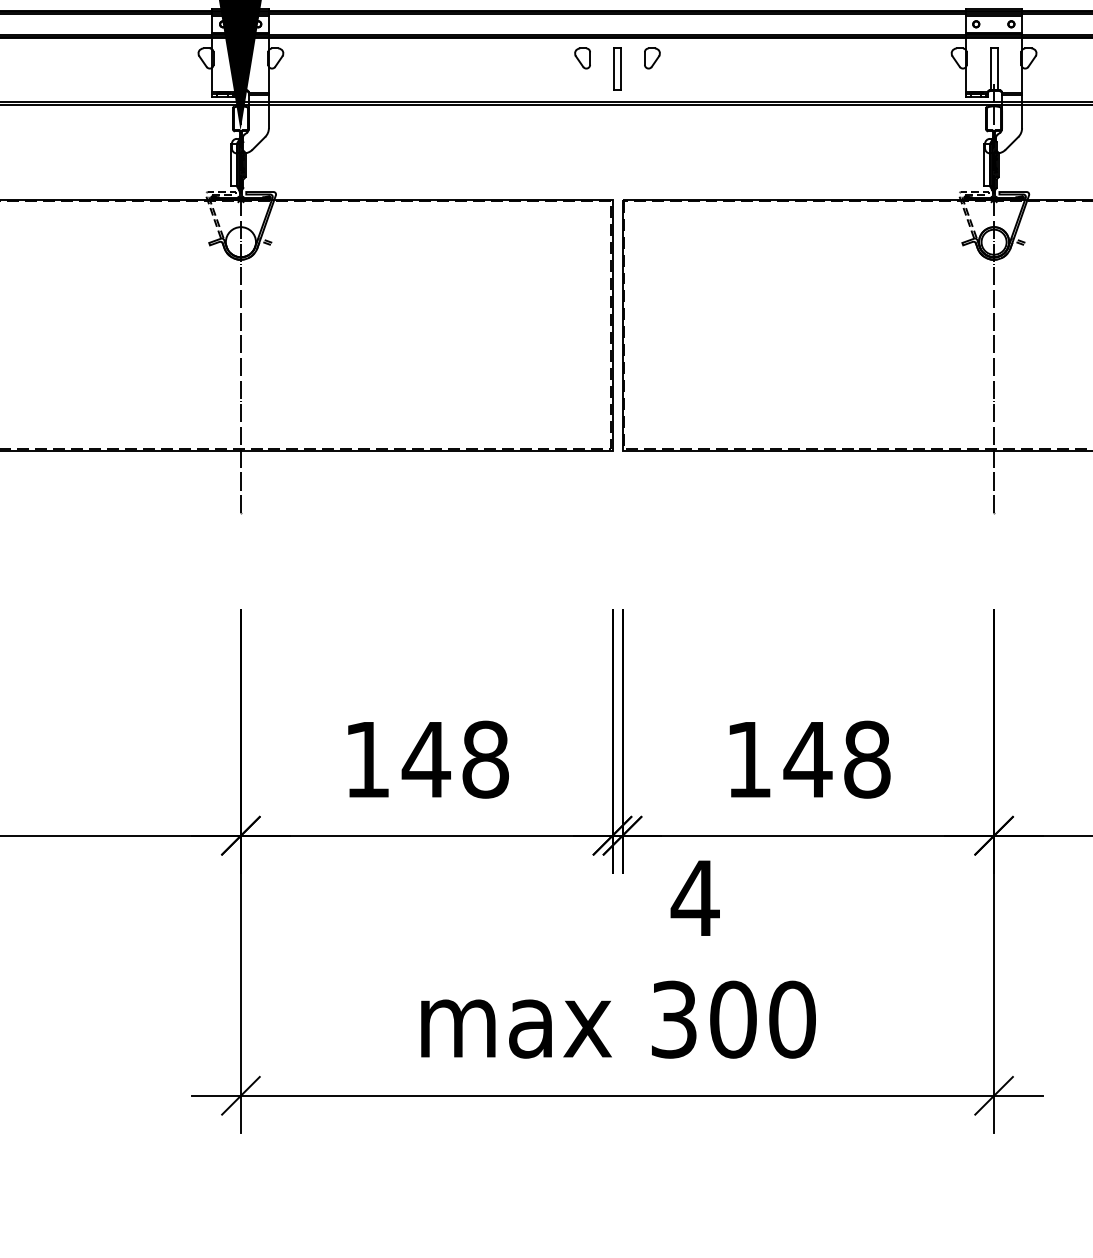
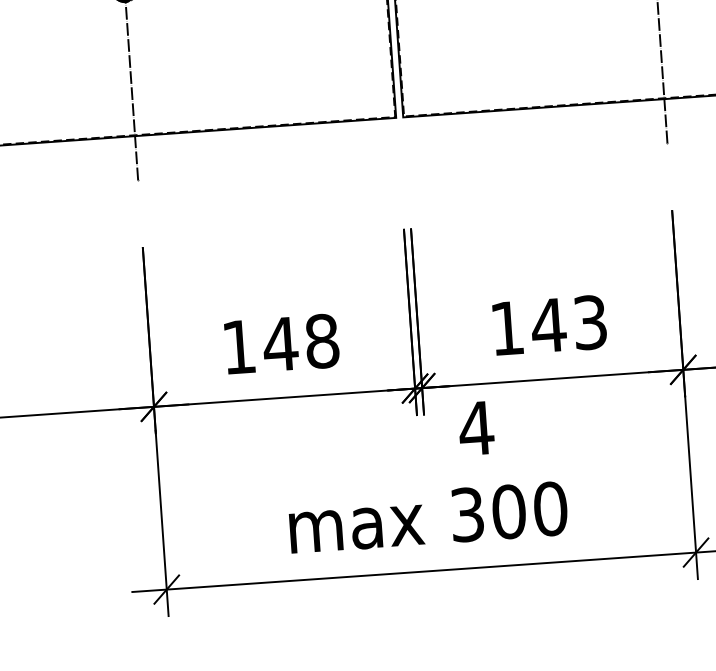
text: (867, 759) -> (590, 322), 148 -> 143

